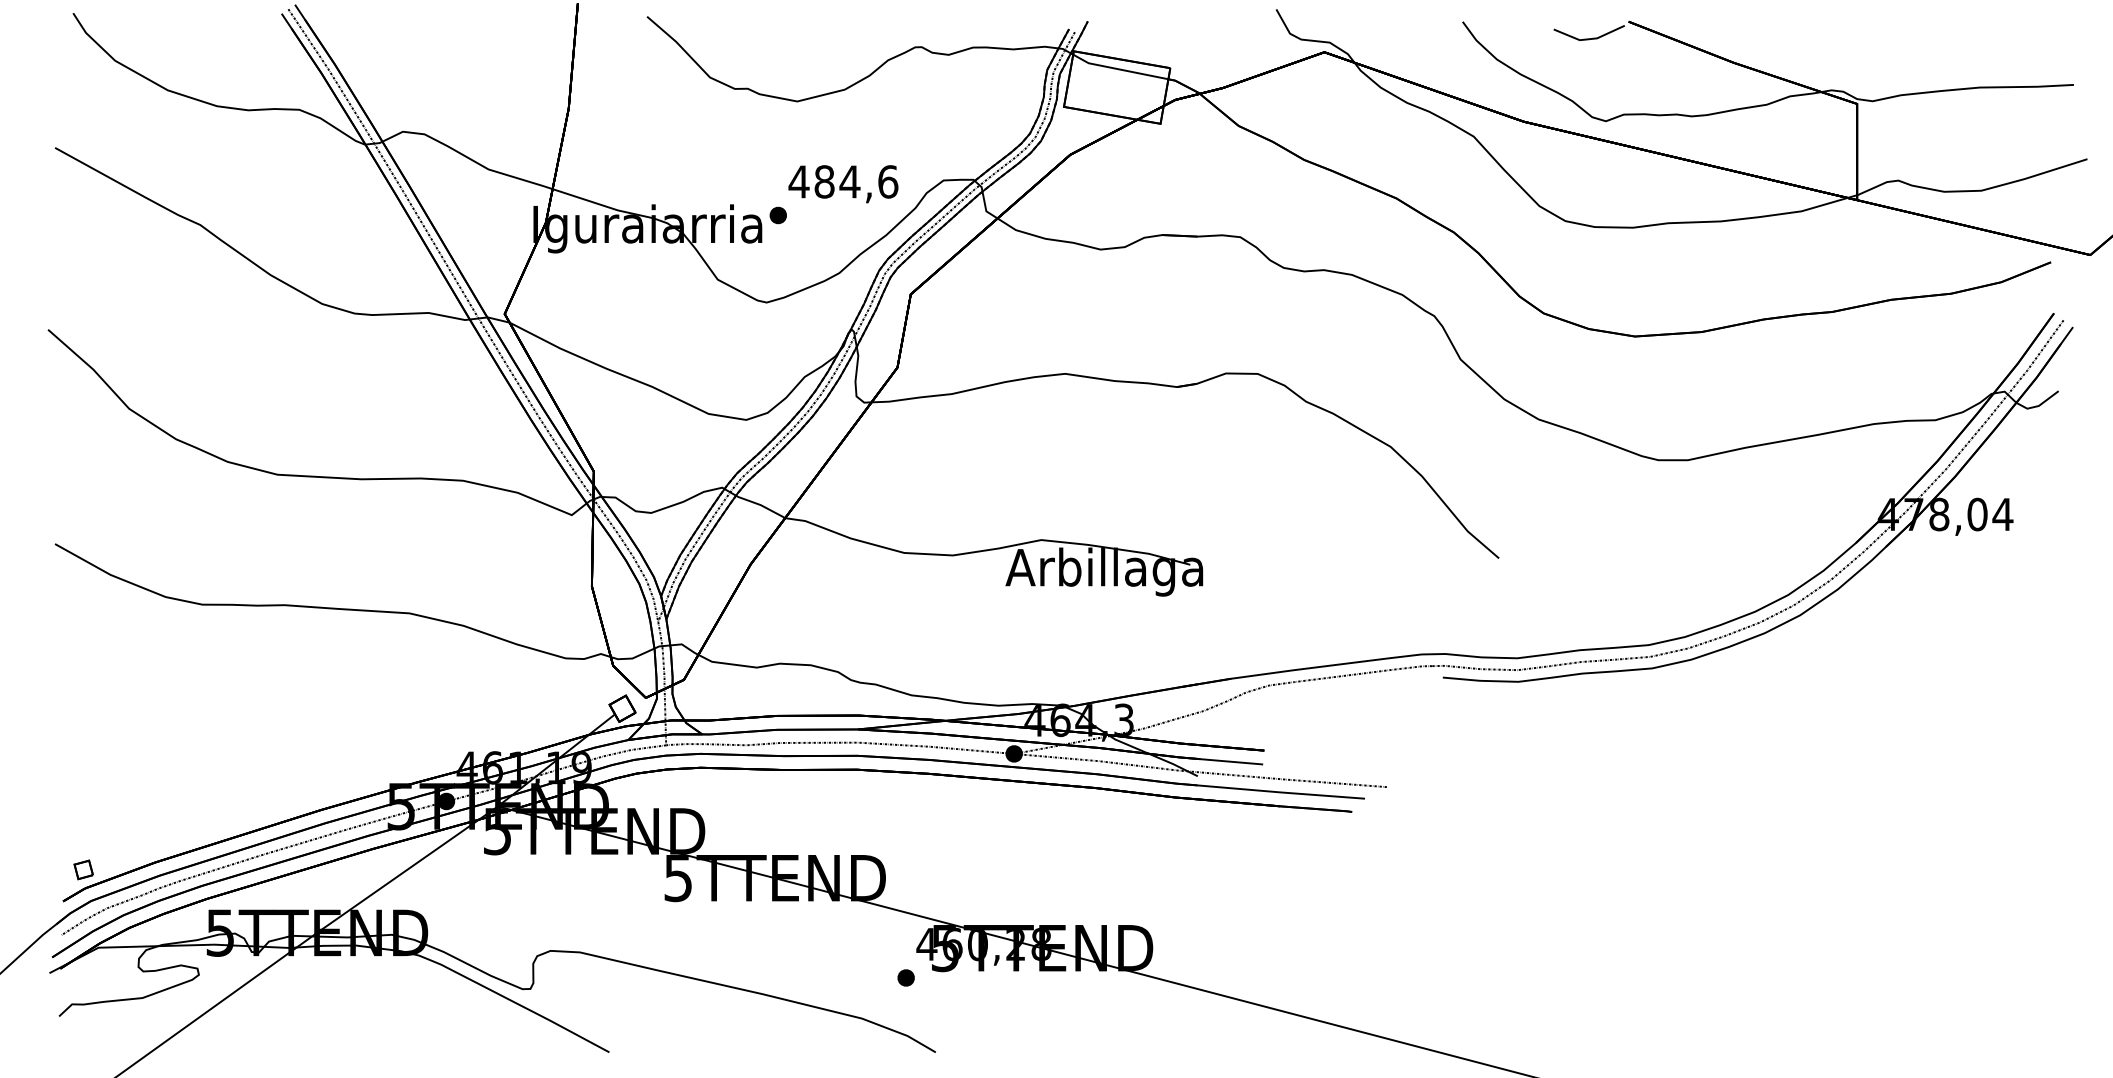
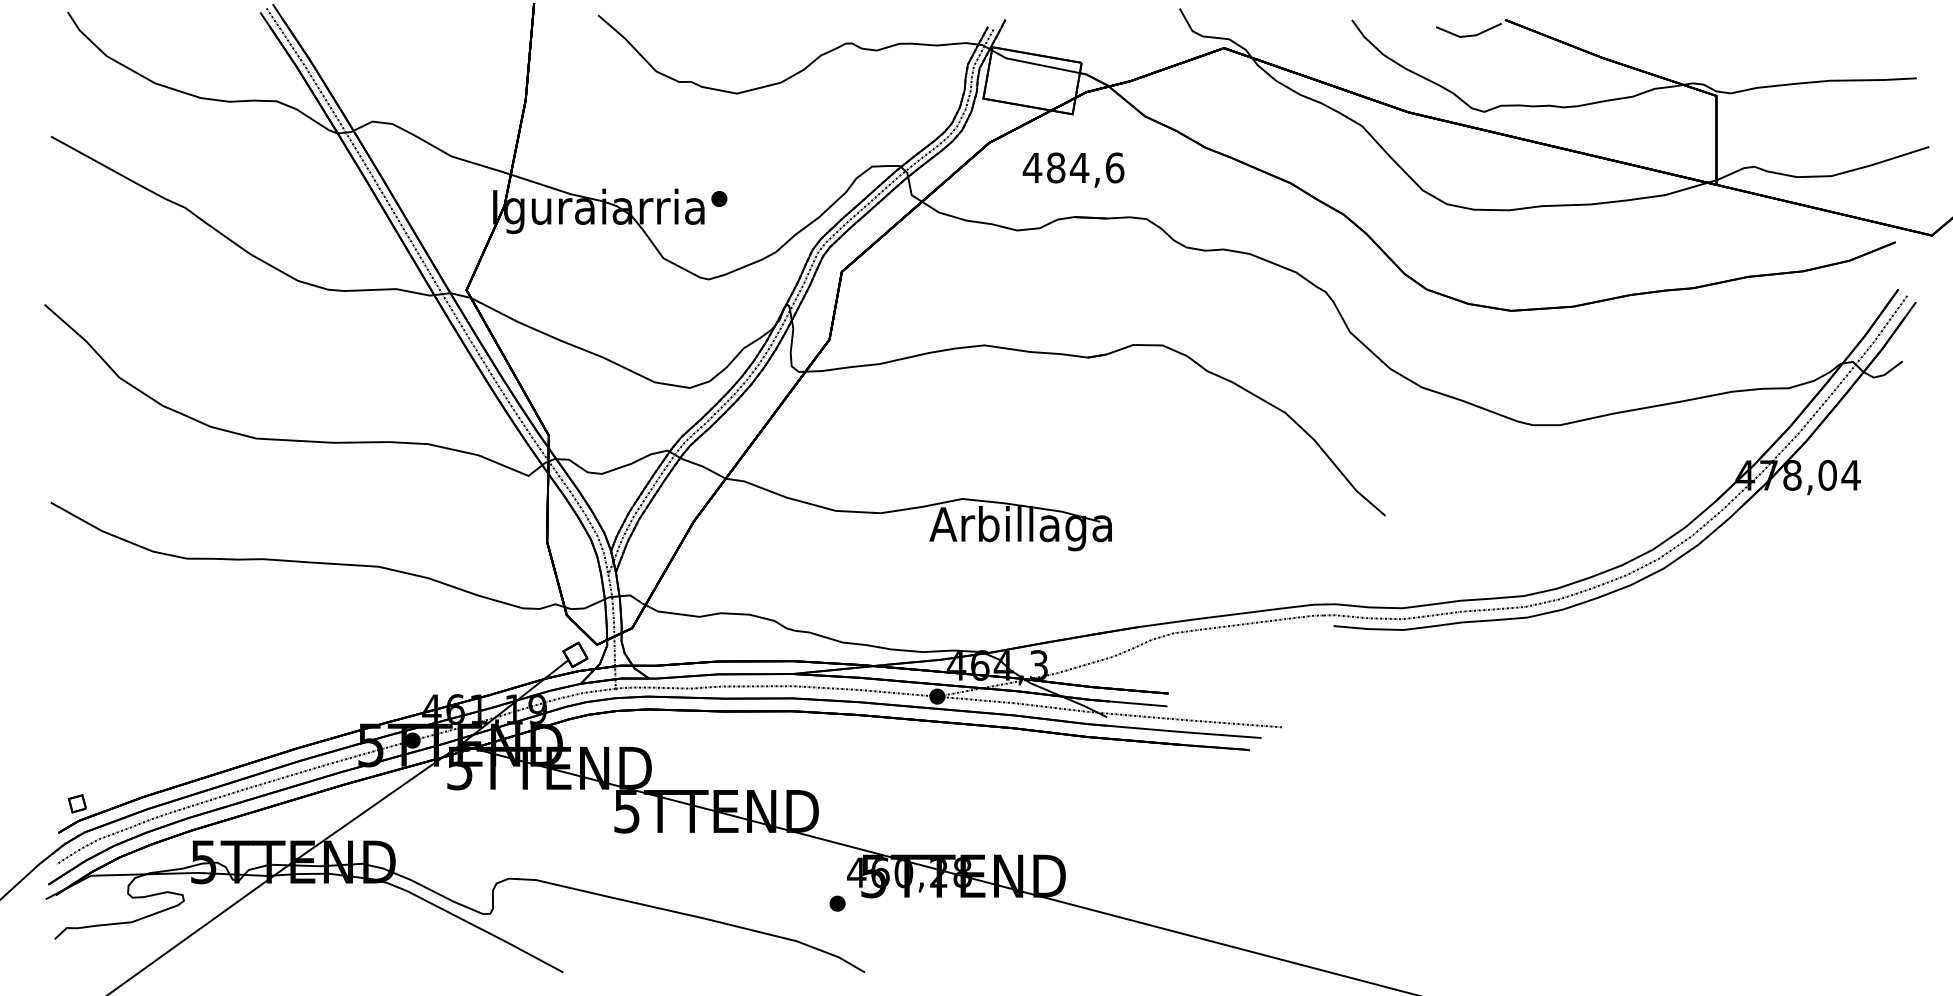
text: (843, 183) -> (1073, 169), moved

